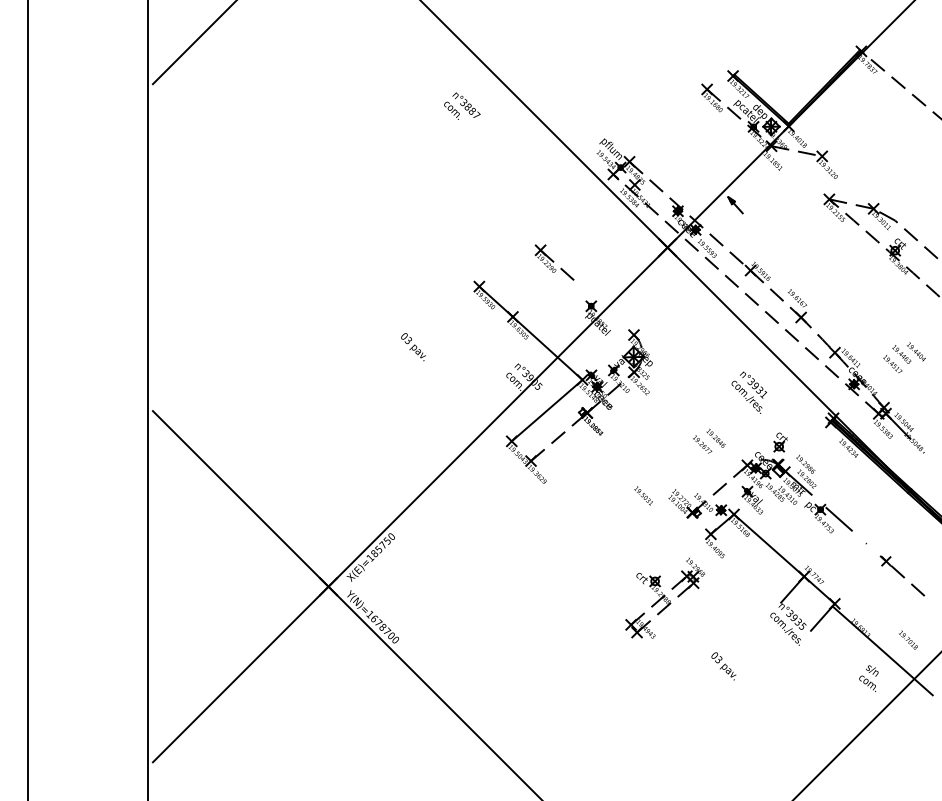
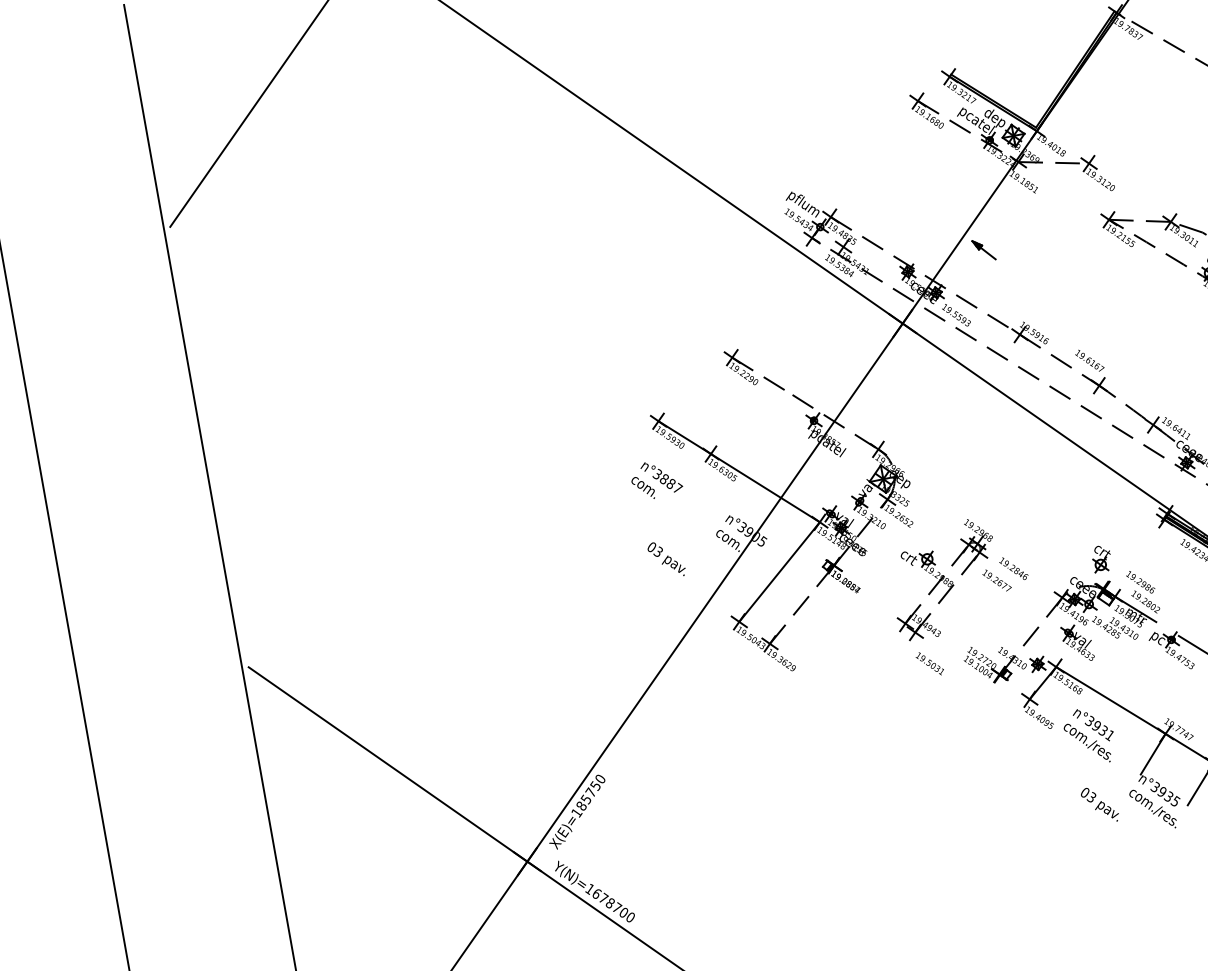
text: (462, 105) -> (656, 478), moved
line: (606, 309) -> (835, 421), added
text: (413, 347) -> (666, 560), moved
text: (748, 392) -> (1088, 736), moved
part: (665, 597) -> (945, 578), moved
text: (723, 666) -> (1099, 805), moved

